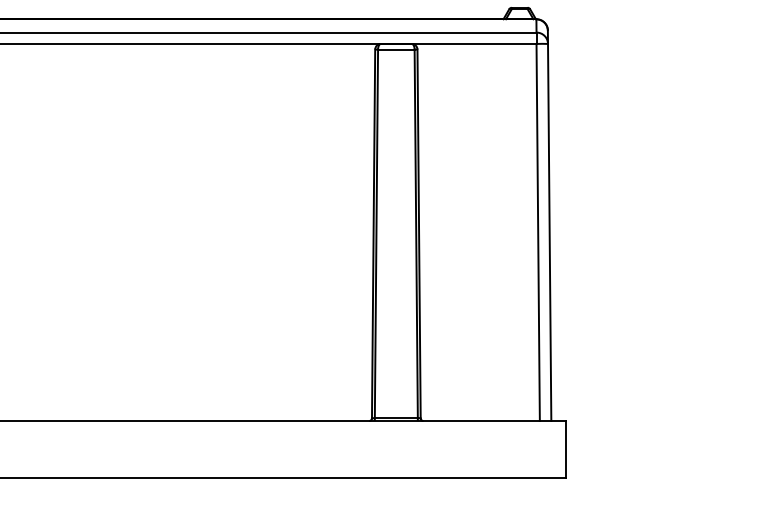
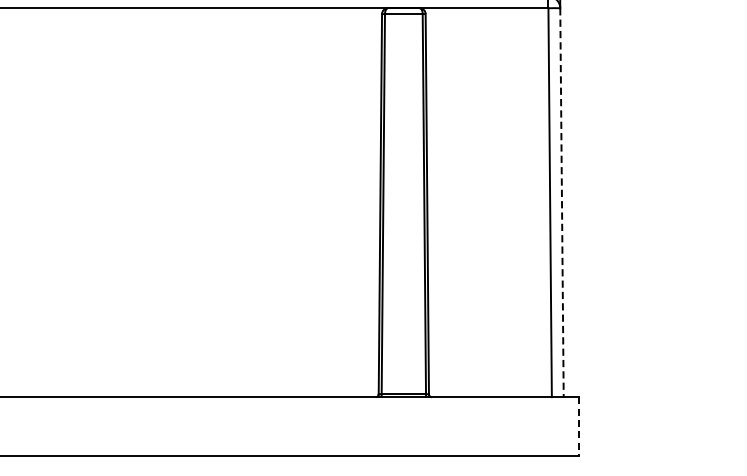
line: (549, 232) -> (561, 202), solid -> dashed
line: (565, 449) -> (578, 426), solid -> dashed

